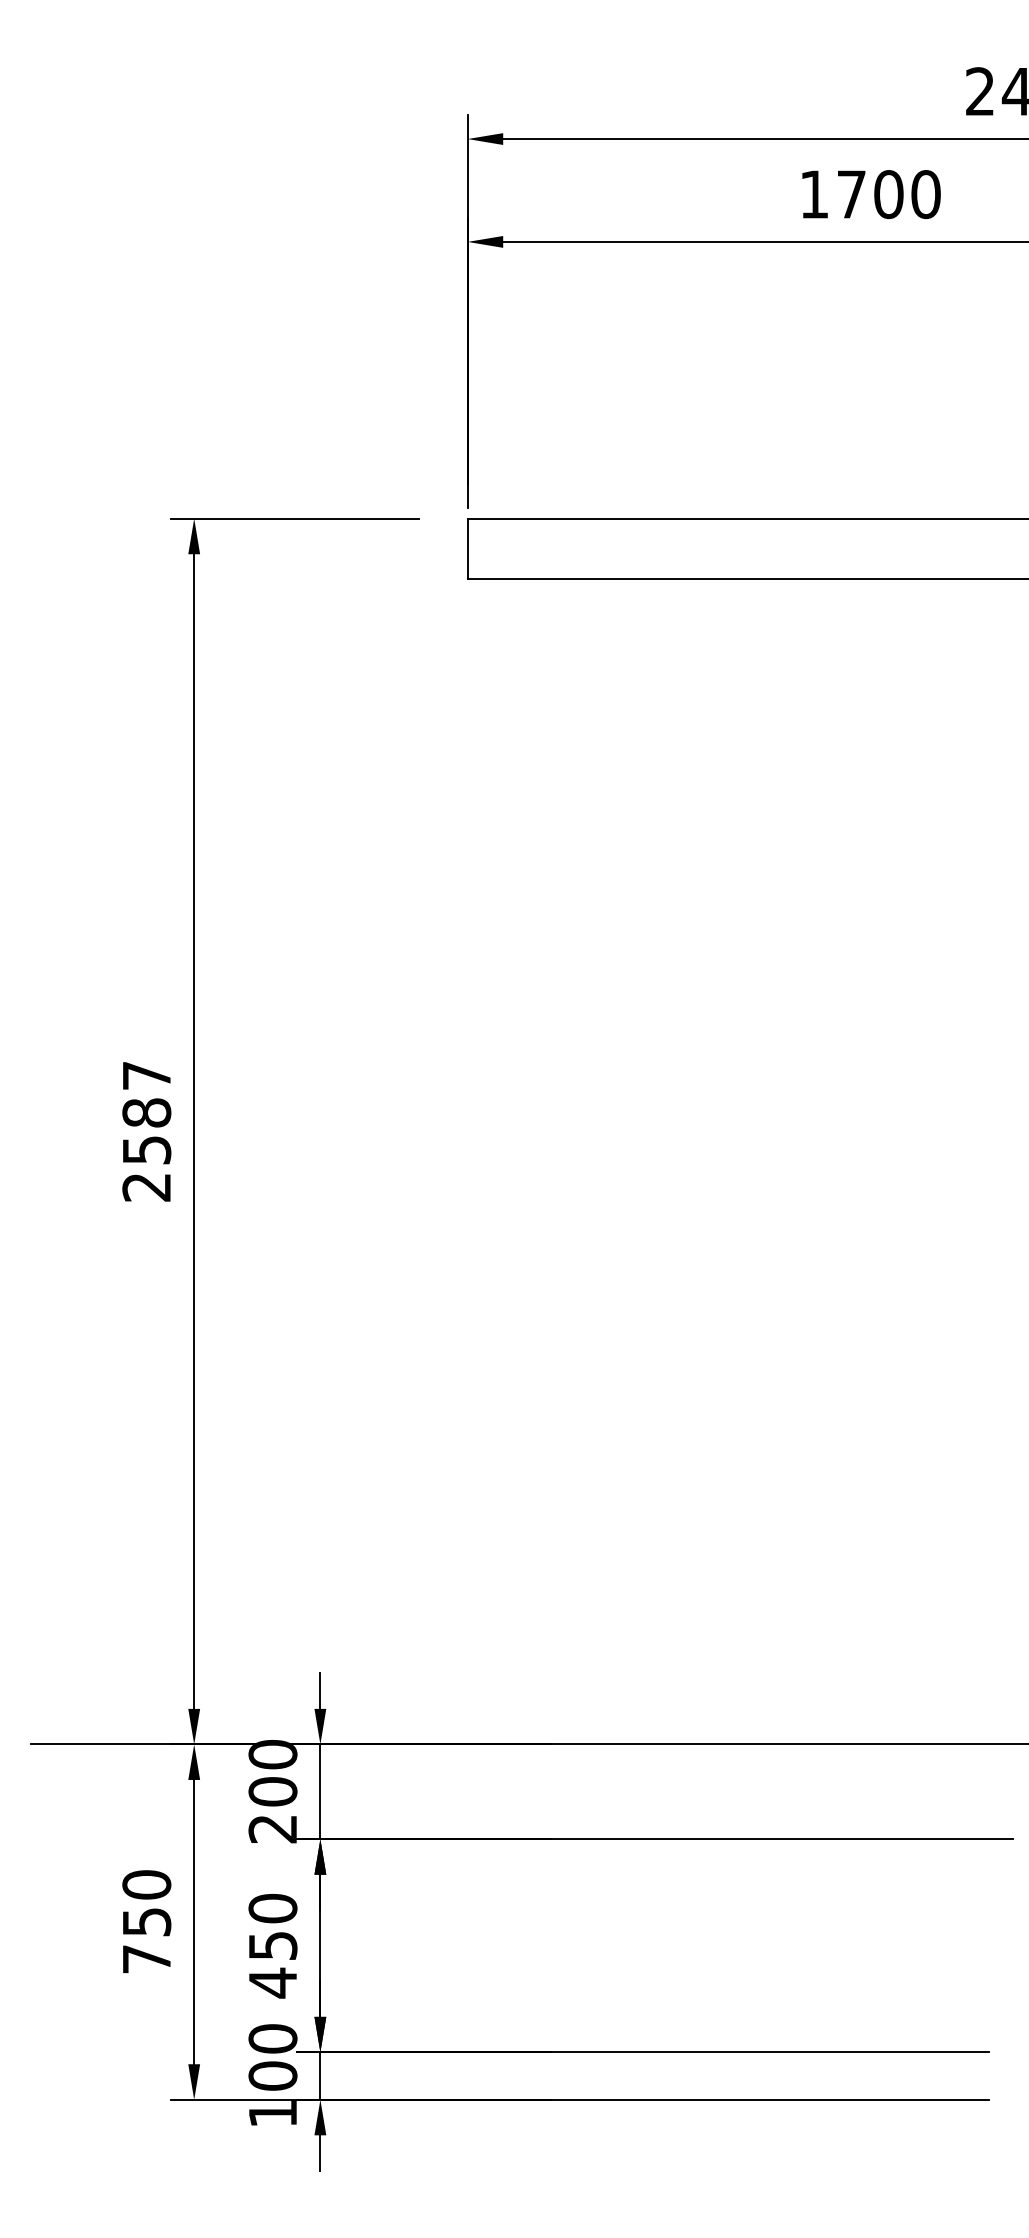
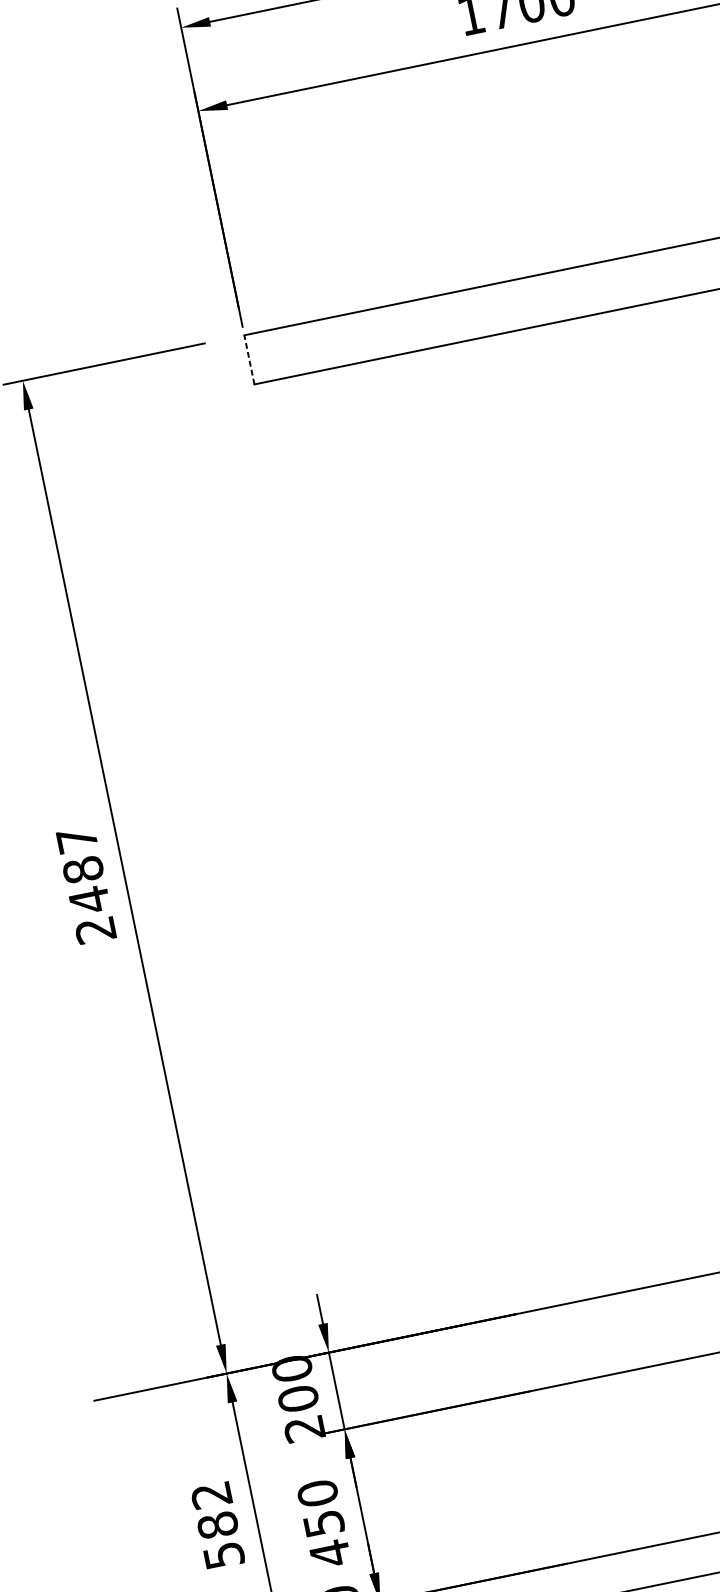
line: (467, 548) -> (249, 359), solid -> dashed
text: (147, 1149) -> (89, 899), 2587 -> 2487
text: (146, 1921) -> (217, 1524), 750 -> 582

